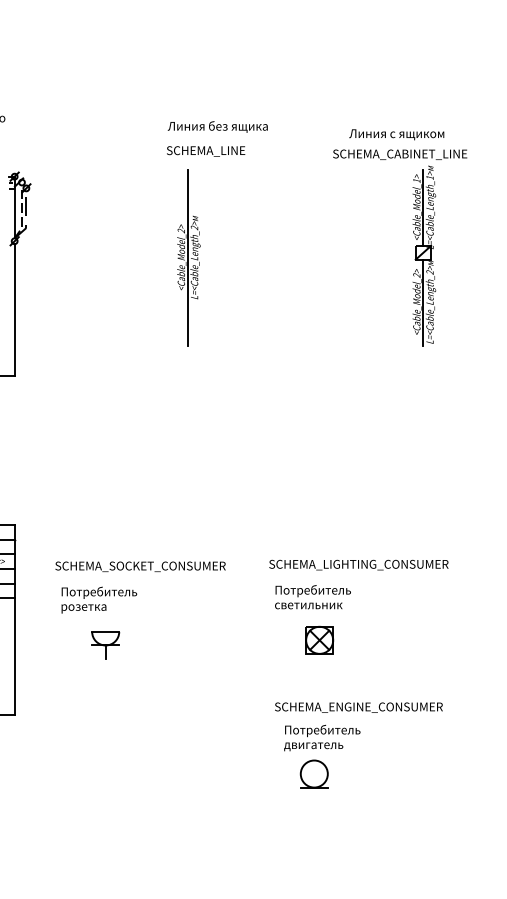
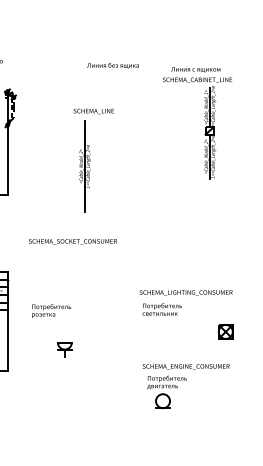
part: (413, 232) -> (204, 120), moved
part: (205, 245) -> (93, 160), moved
text: (139, 566) -> (72, 241), moved
part: (319, 639) -> (225, 331), moved
part: (104, 645) -> (64, 349), moved

